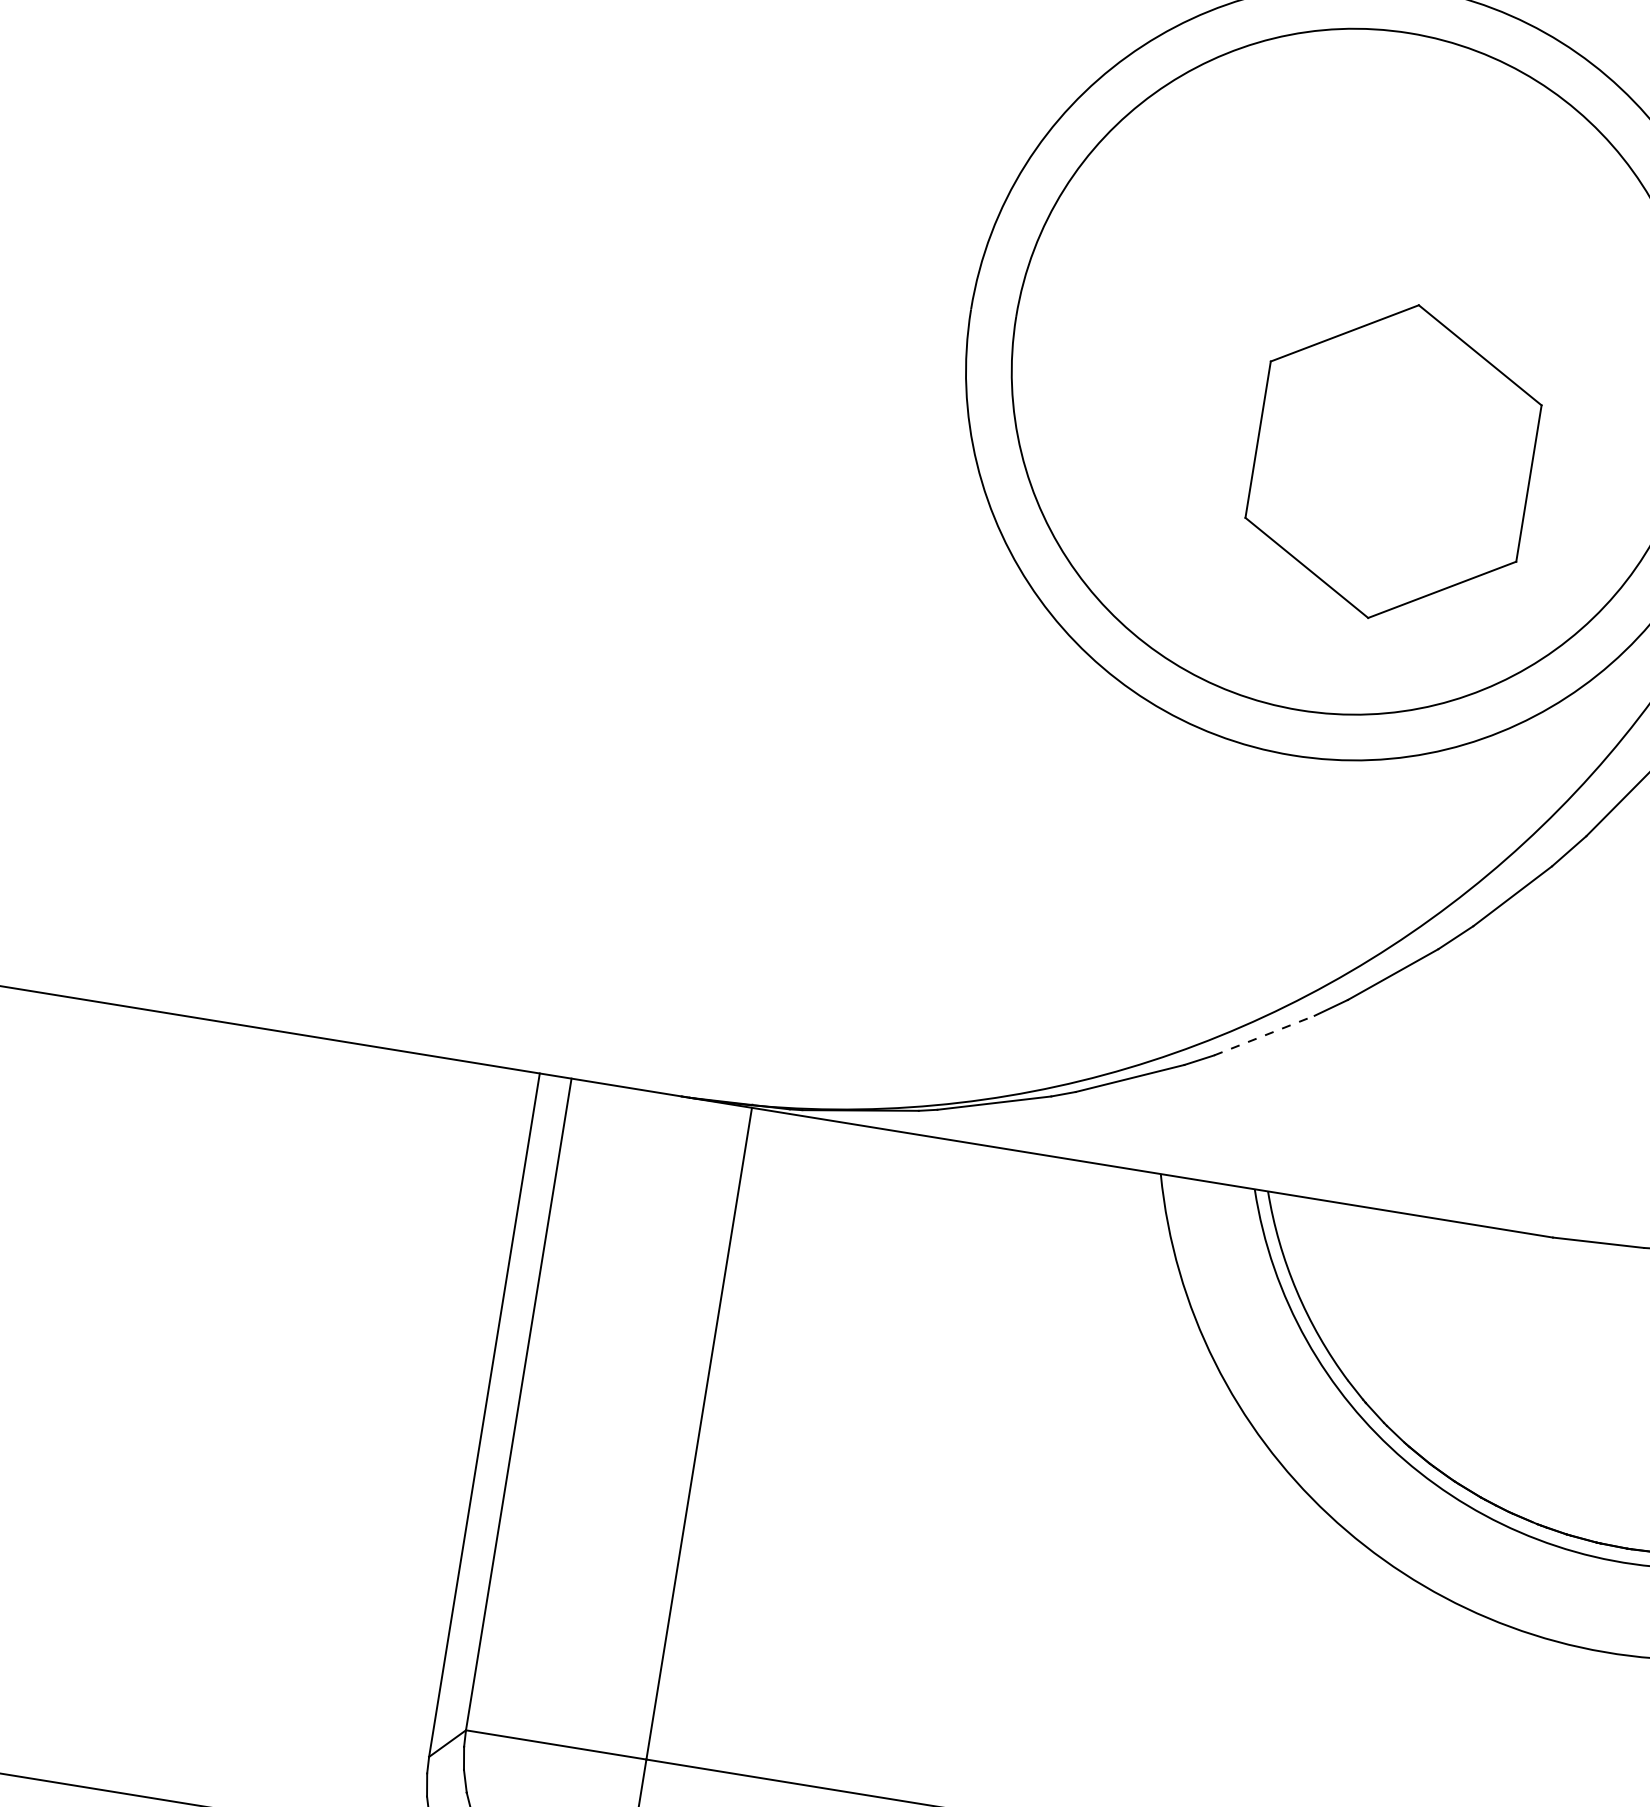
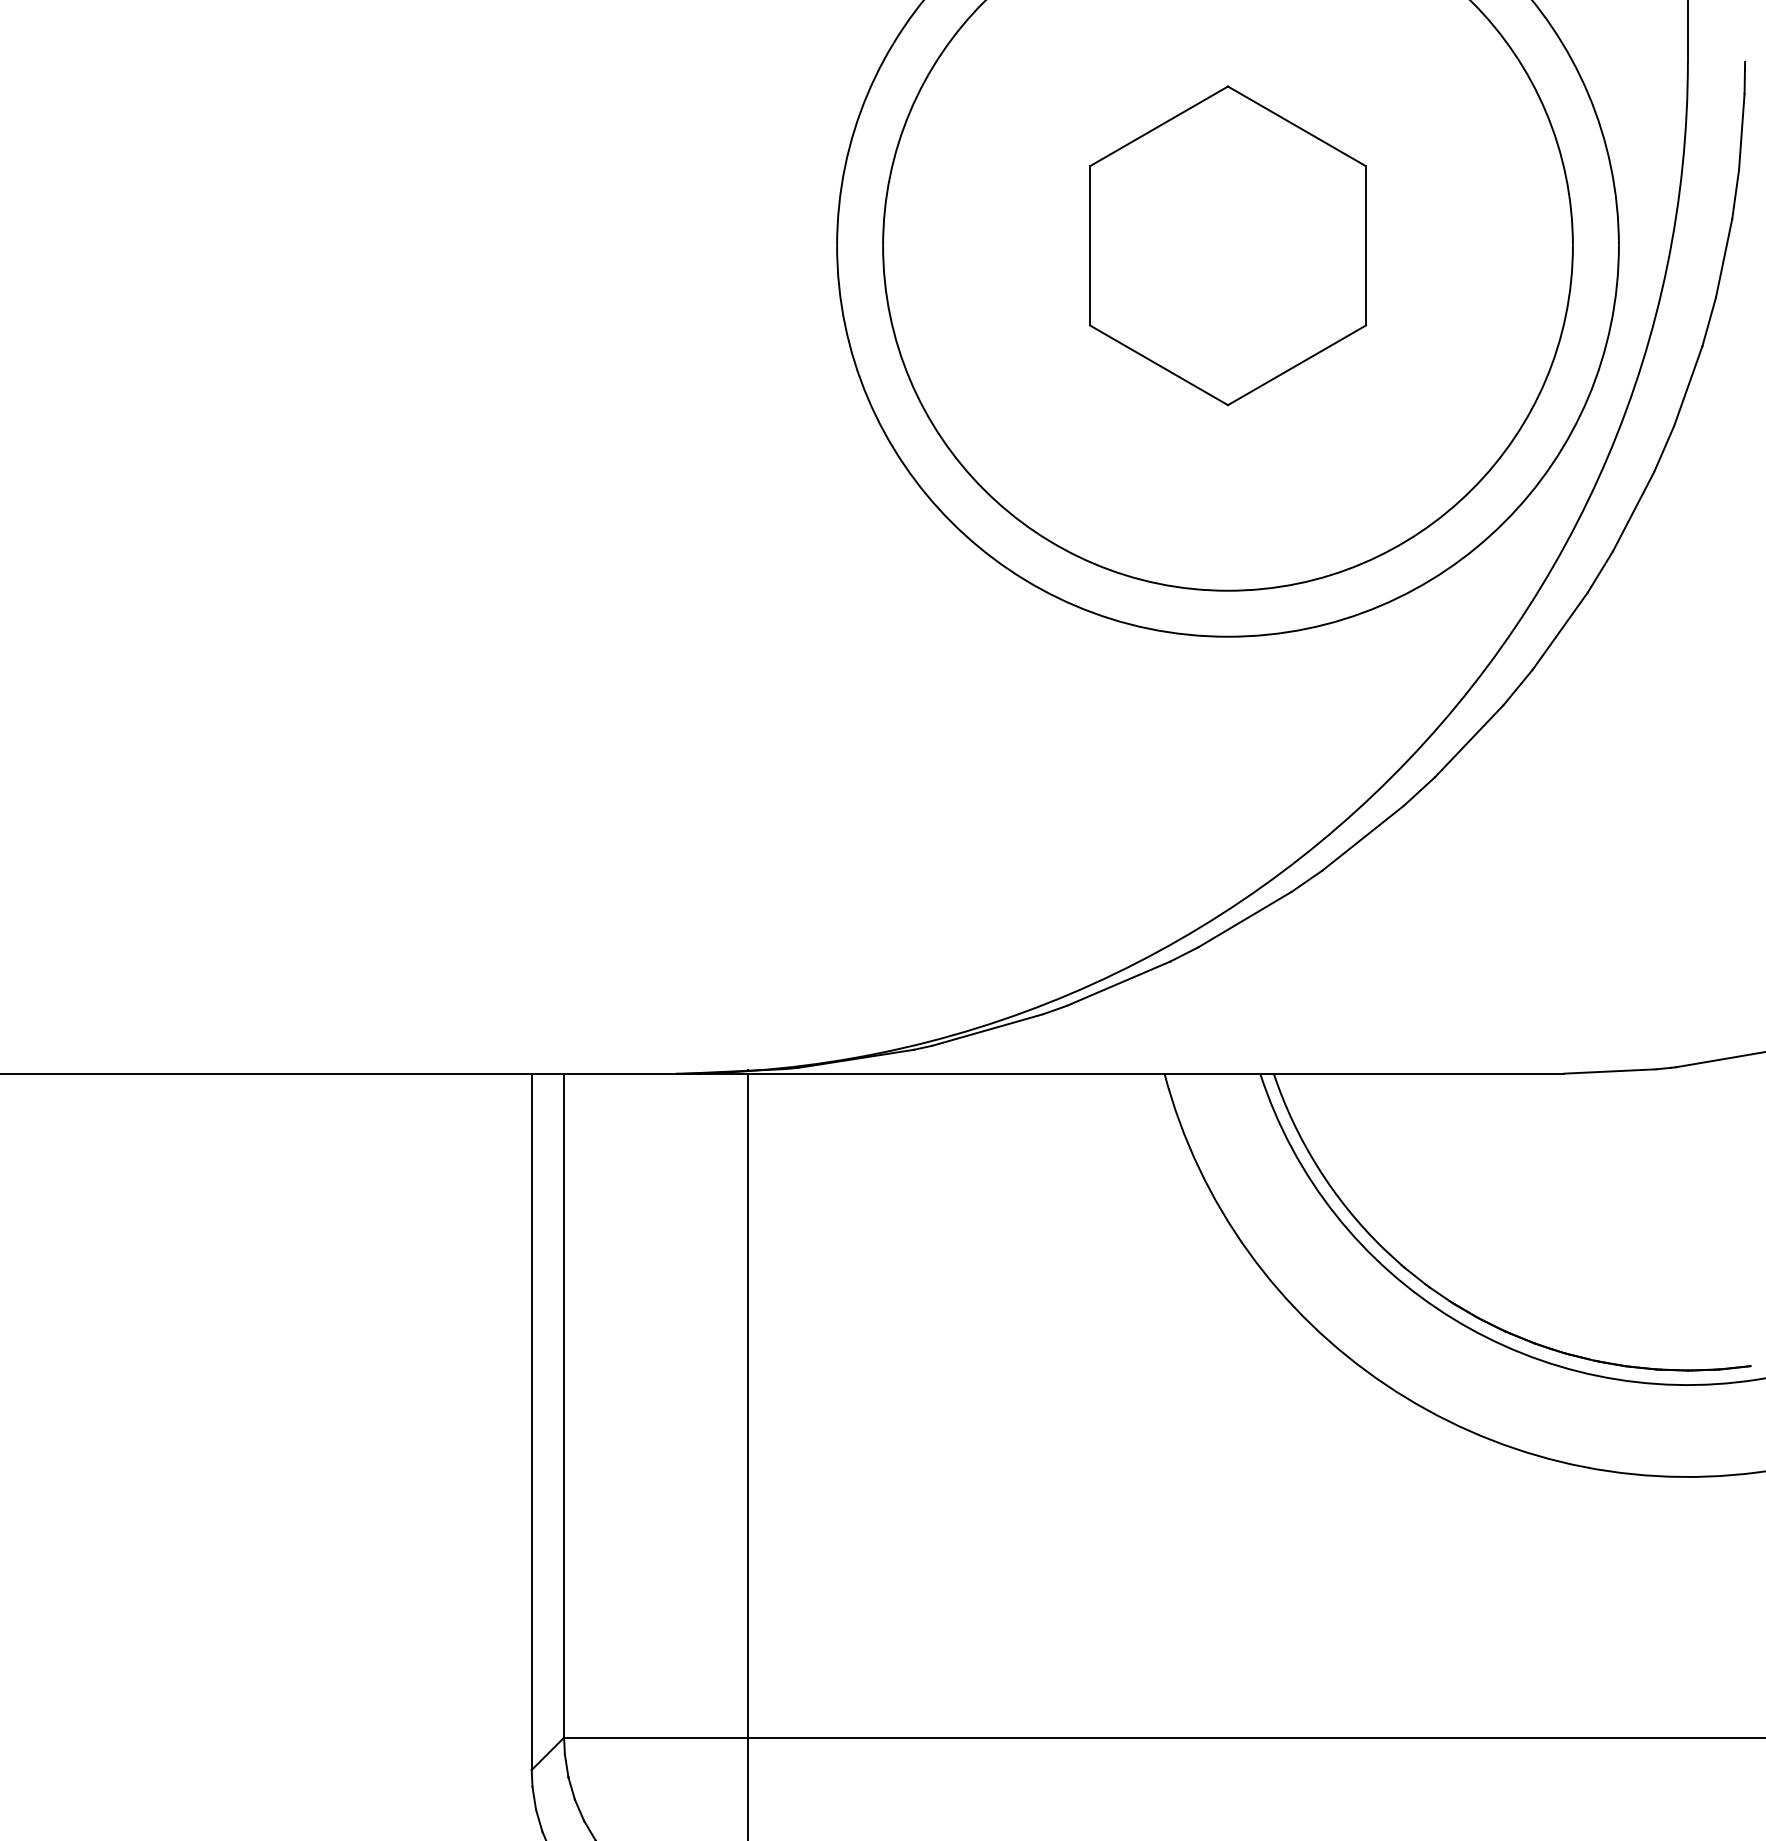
part: (1393, 461) -> (1227, 245), moved
line: (1264, 1035) -> (1245, 919), dashed -> solid

